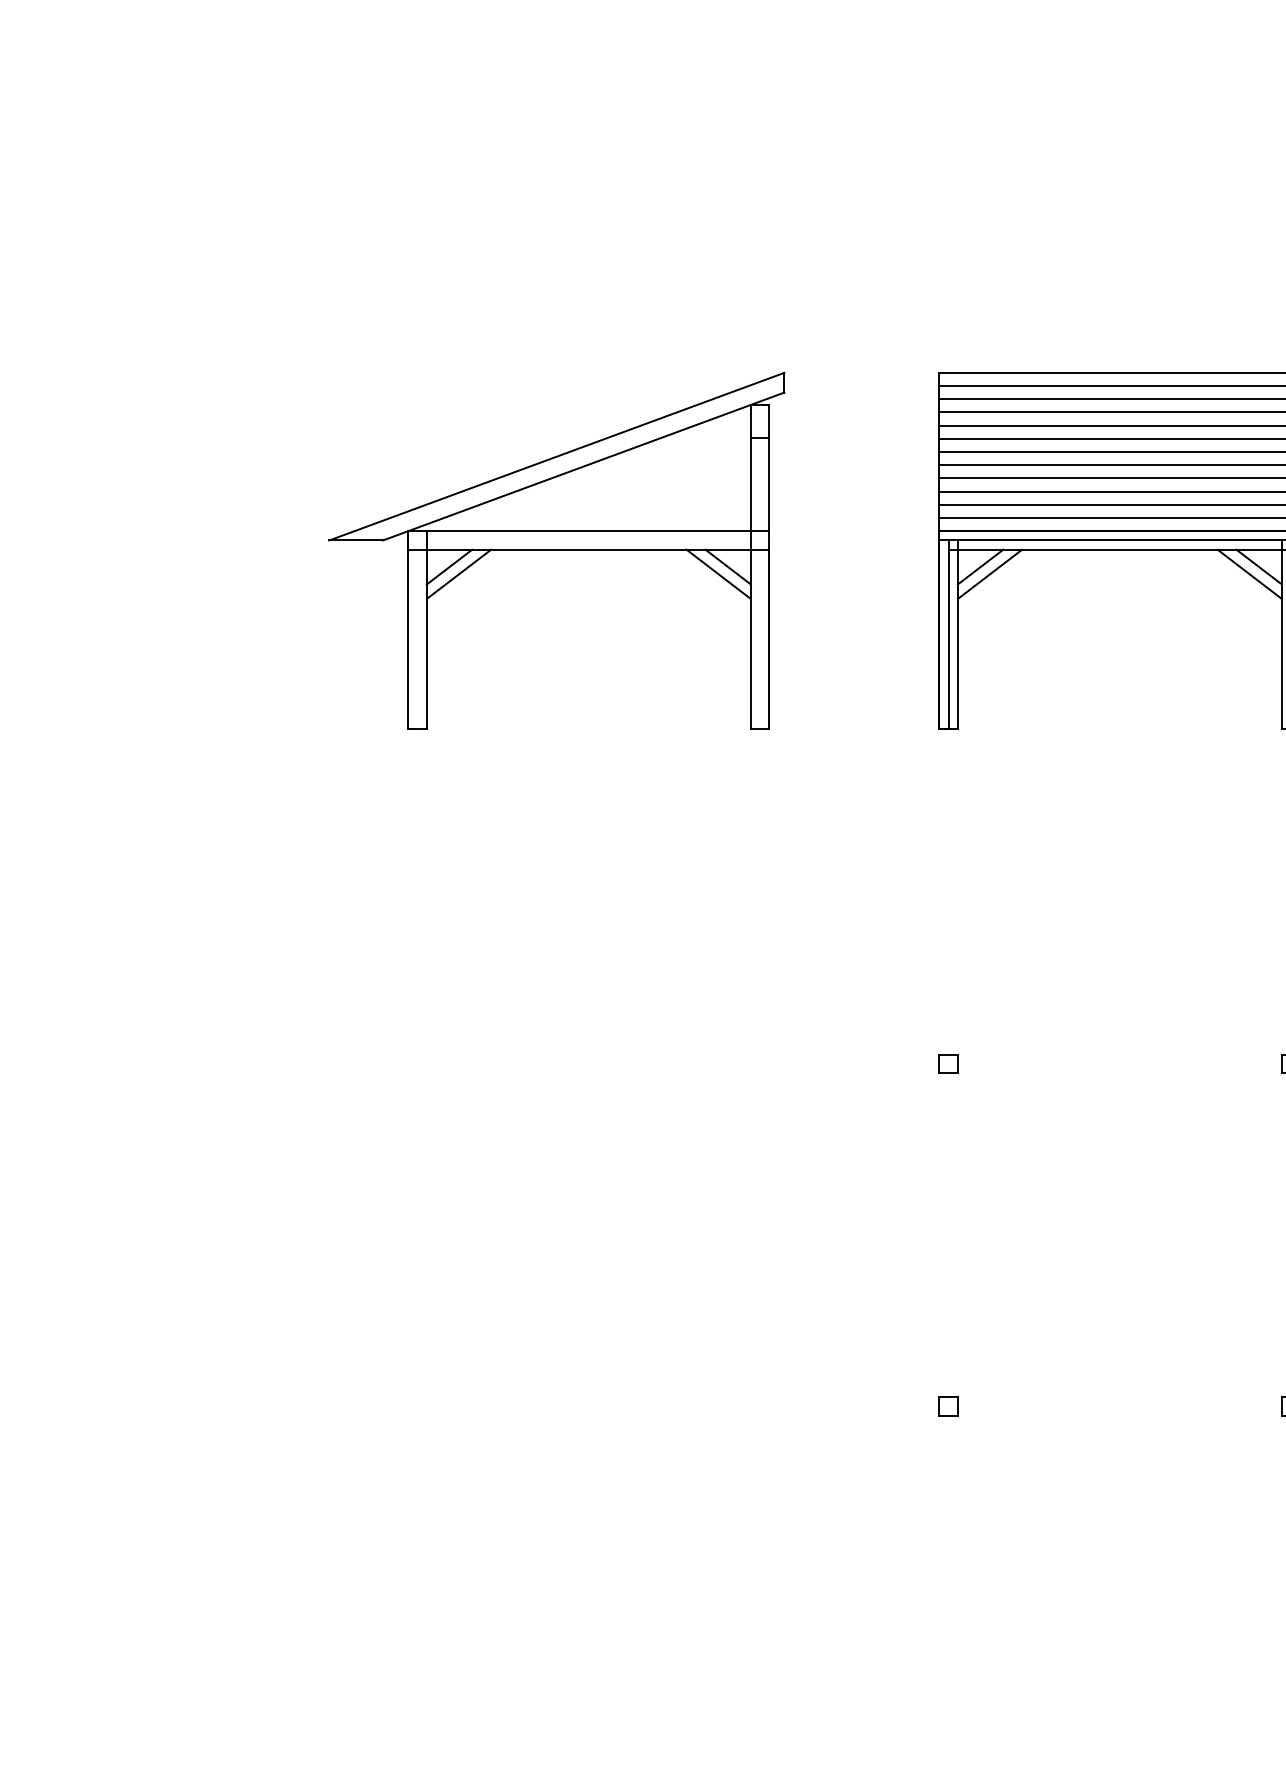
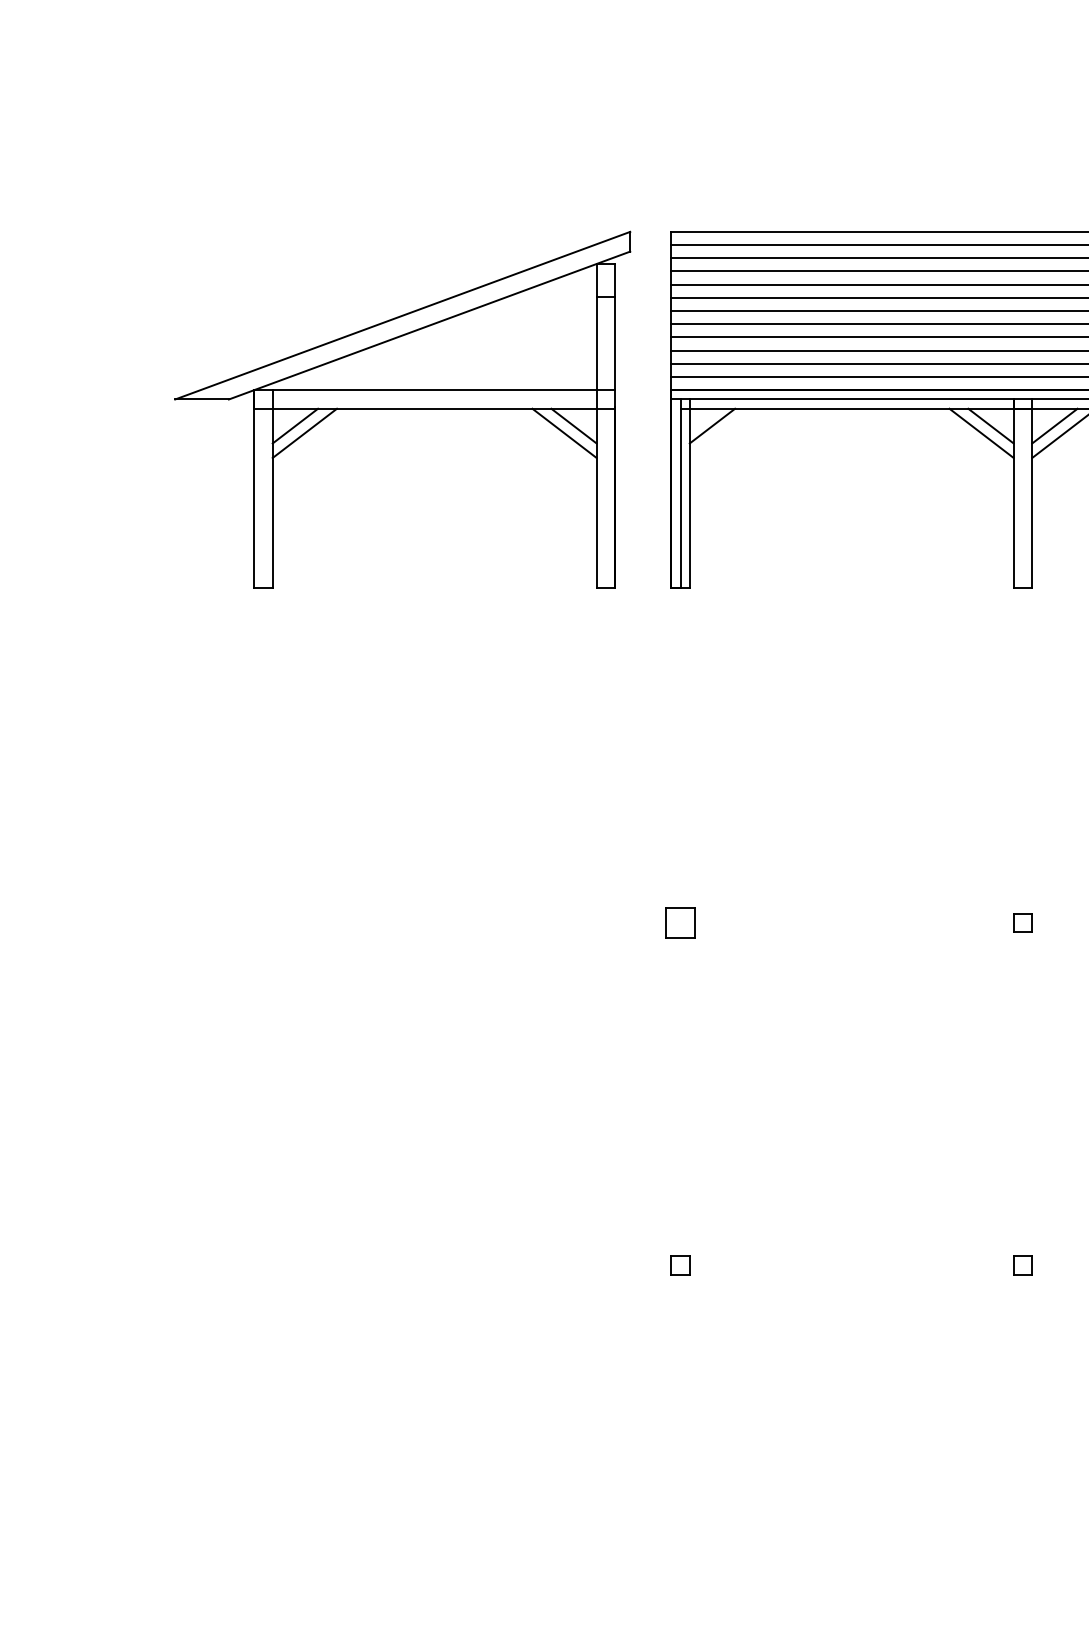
part: (556, 550) -> (402, 409), moved
line: (989, 573) -> (721, 432), removed
part: (948, 1063) -> (680, 922), size x1.6

